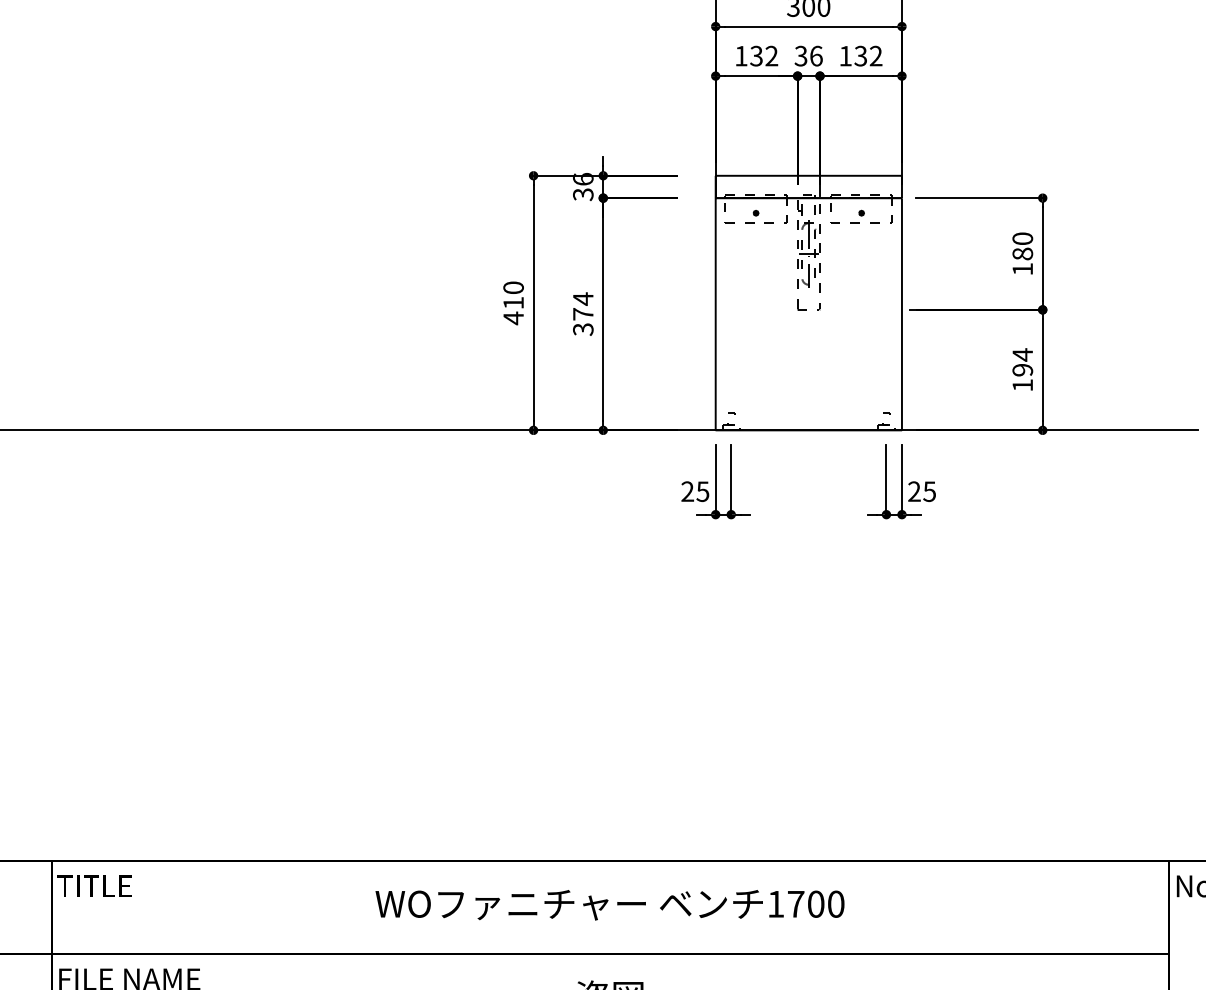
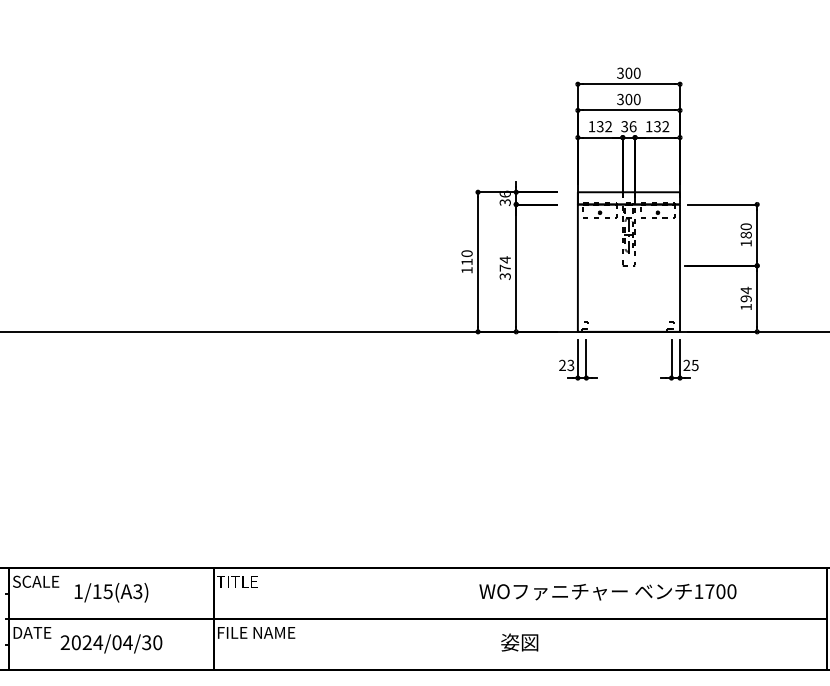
text: (512, 318) -> (466, 270), 410 -> 110
text: (702, 489) -> (570, 364), 25 -> 23
text: (609, 903) -> (607, 591), moved

